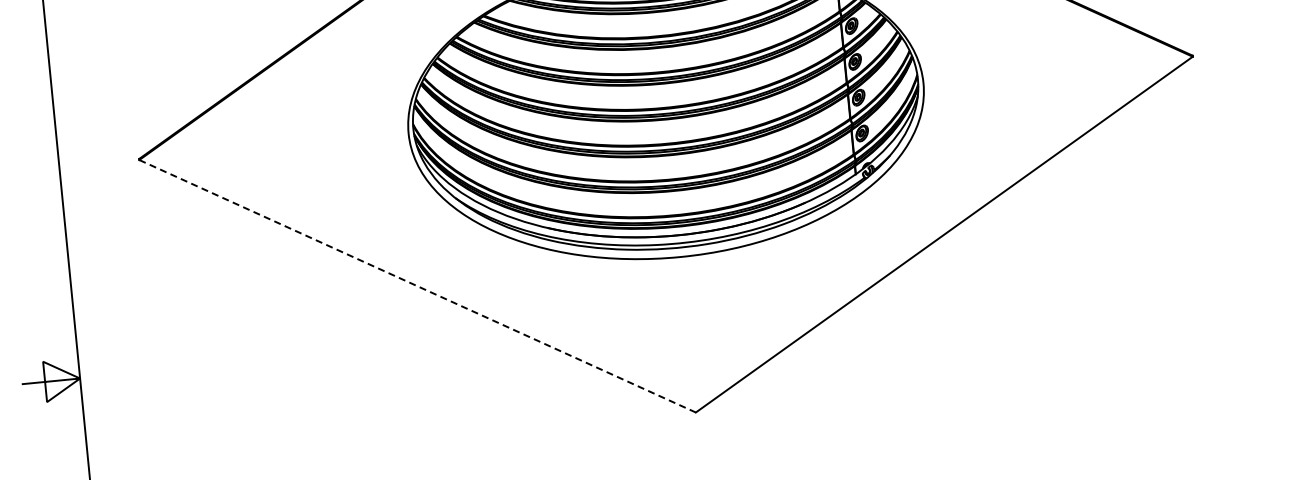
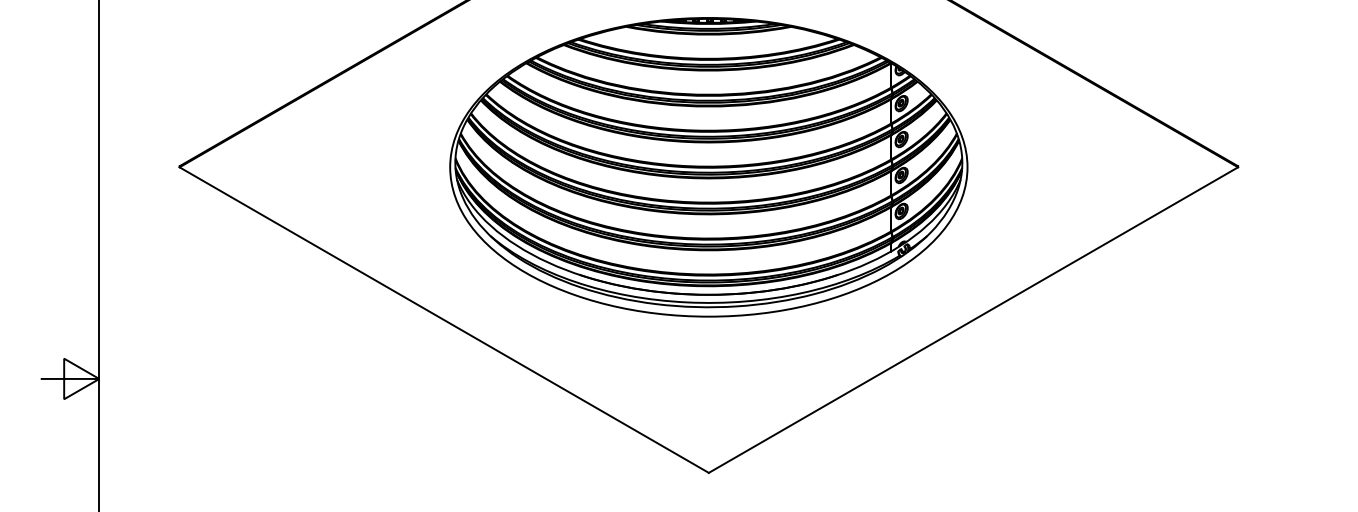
line: (417, 286) -> (444, 320), dashed -> solid

